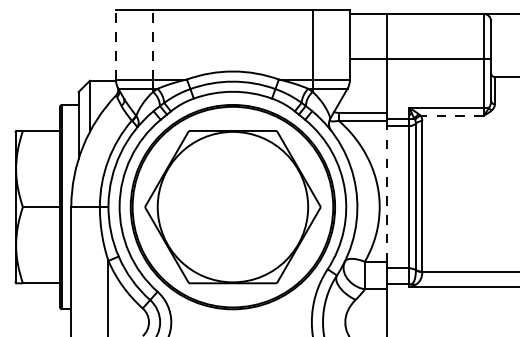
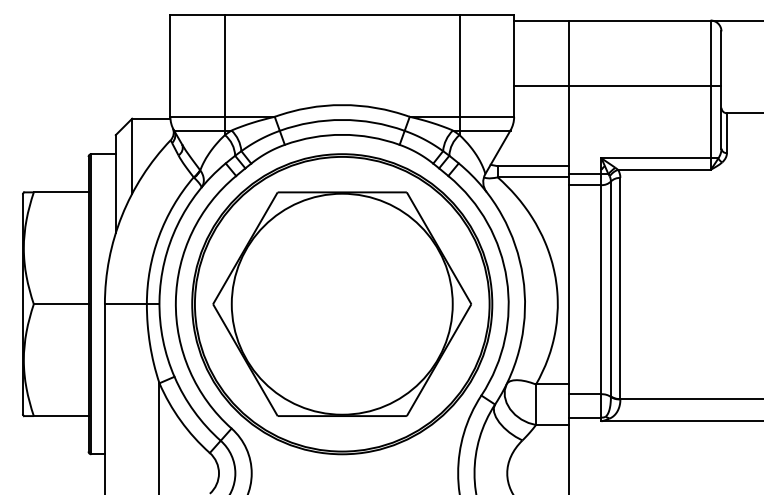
line: (115, 44) -> (169, 65), dashed -> solid
line: (153, 44) -> (225, 65), dashed -> solid
line: (452, 115) -> (664, 169), dashed -> solid
line: (387, 191) -> (569, 281), dashed -> solid

